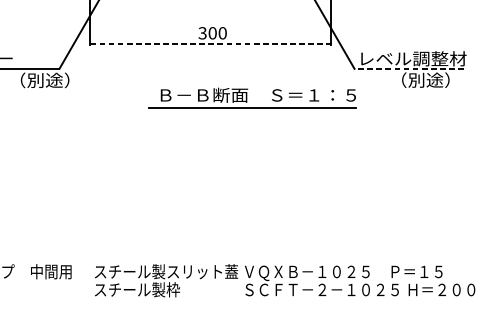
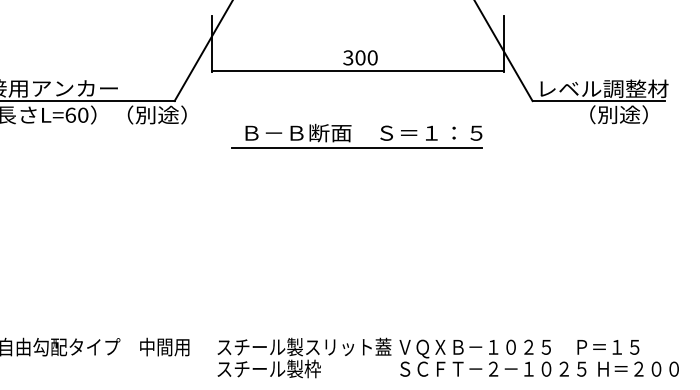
line: (211, 43) -> (358, 70), dashed -> solid
line: (408, 69) -> (598, 101), dashed -> solid
part: (252, 97) -> (356, 135), moved

